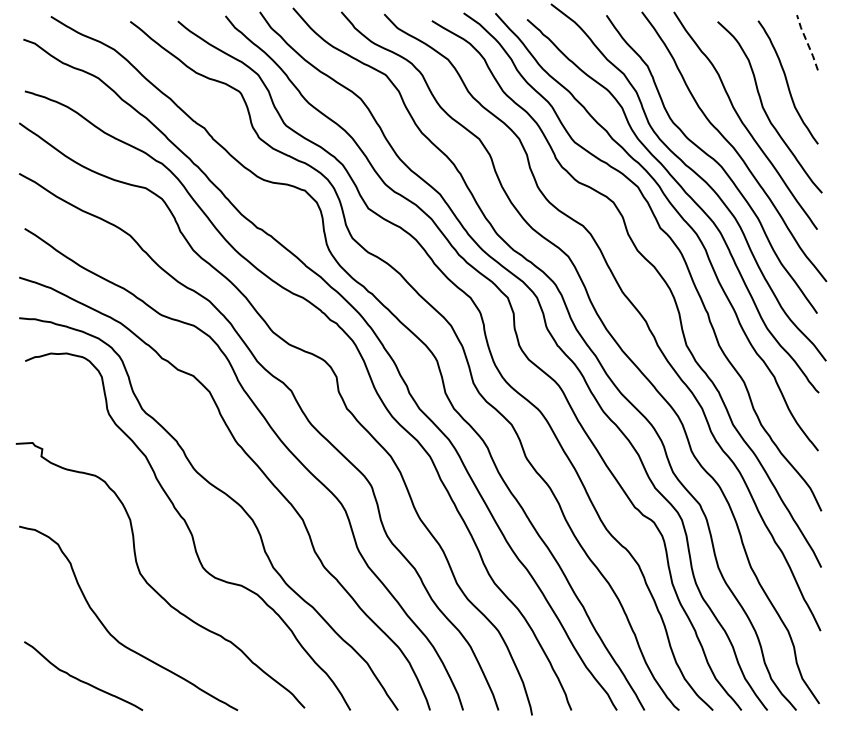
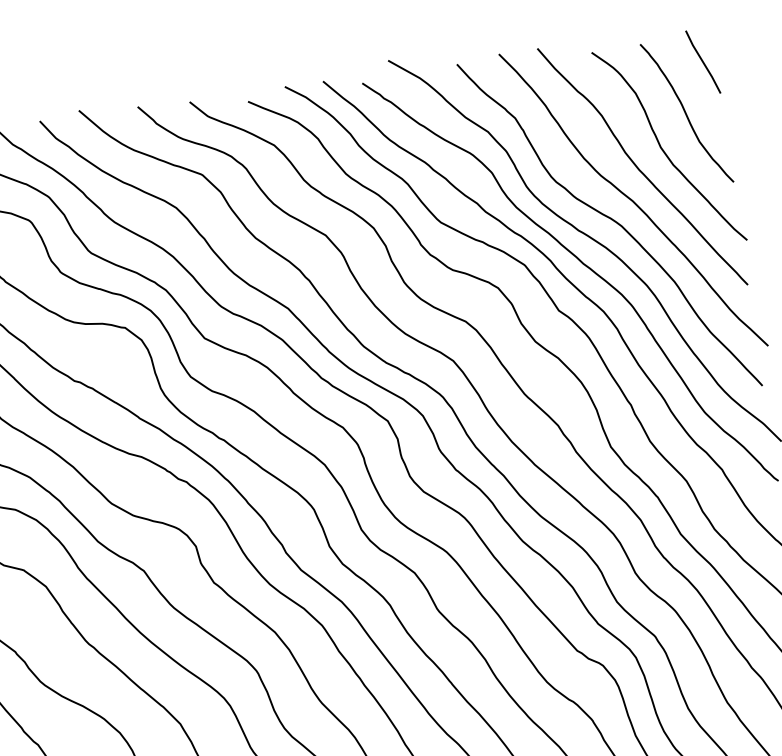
line: (807, 42) -> (703, 61), dashed -> solid

